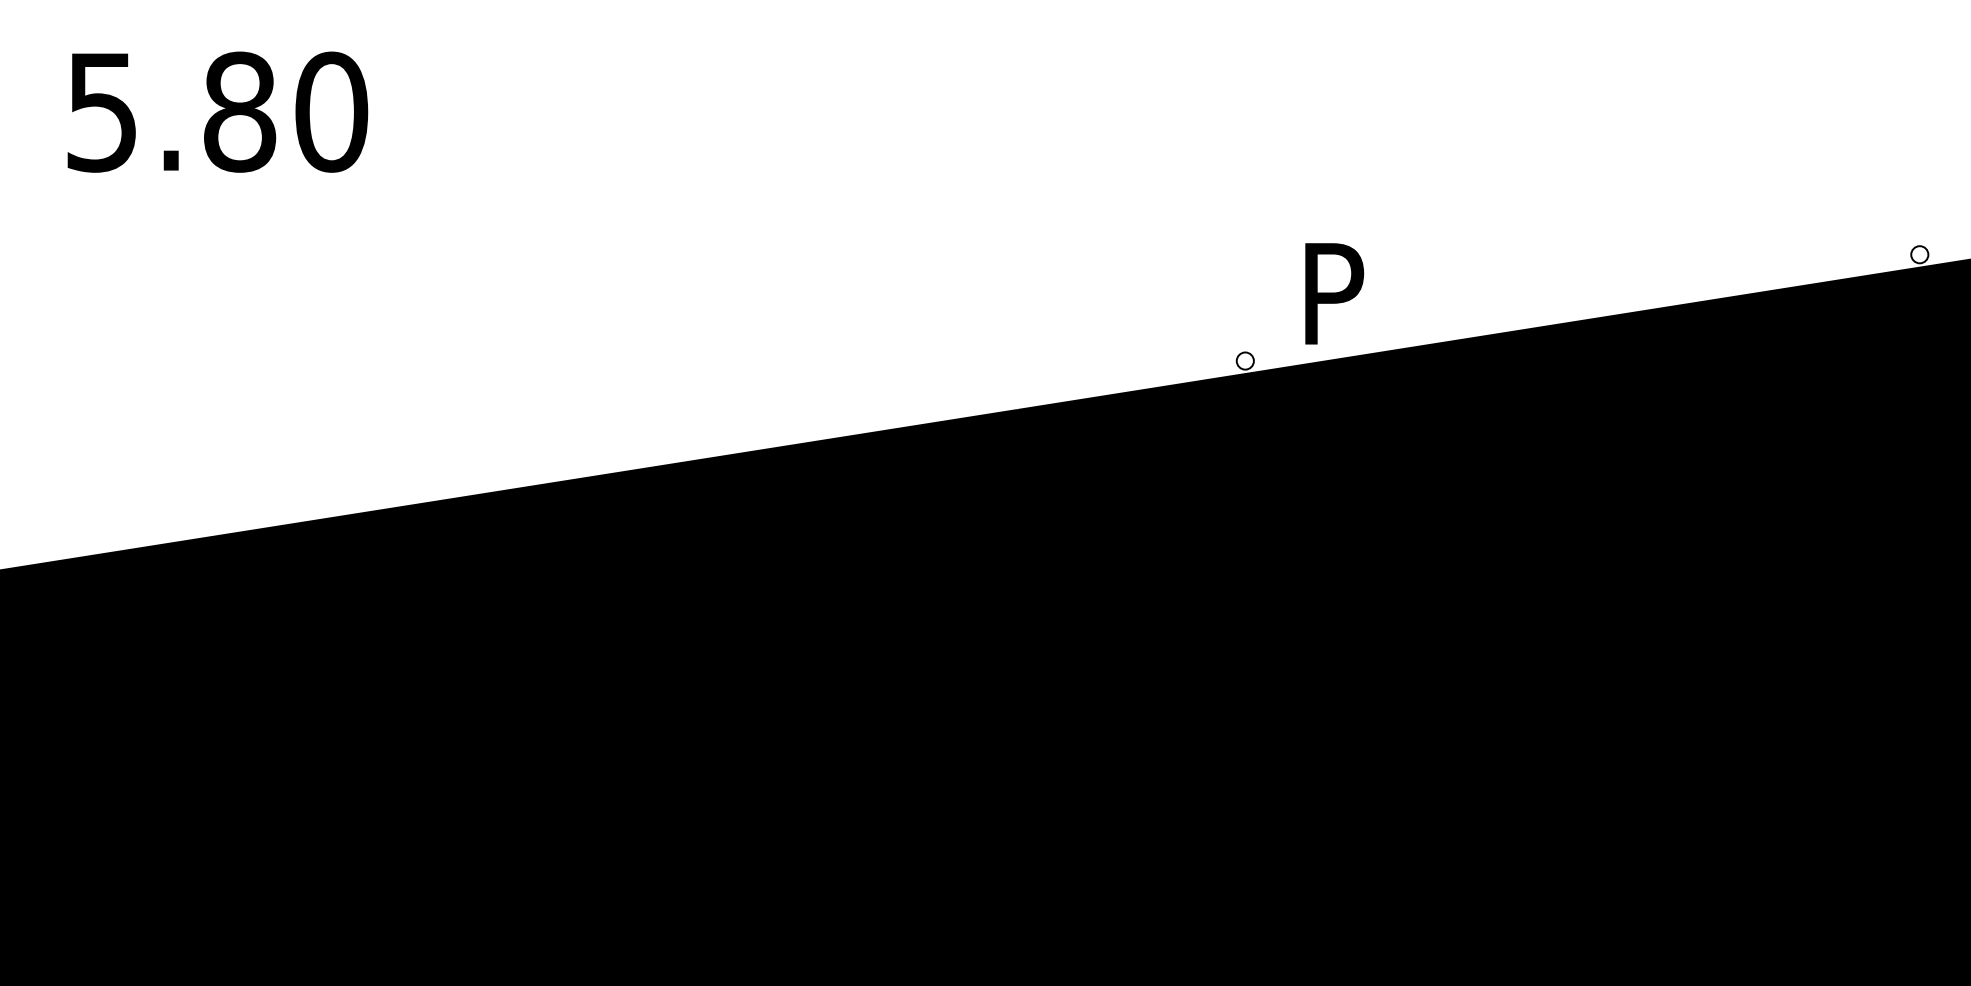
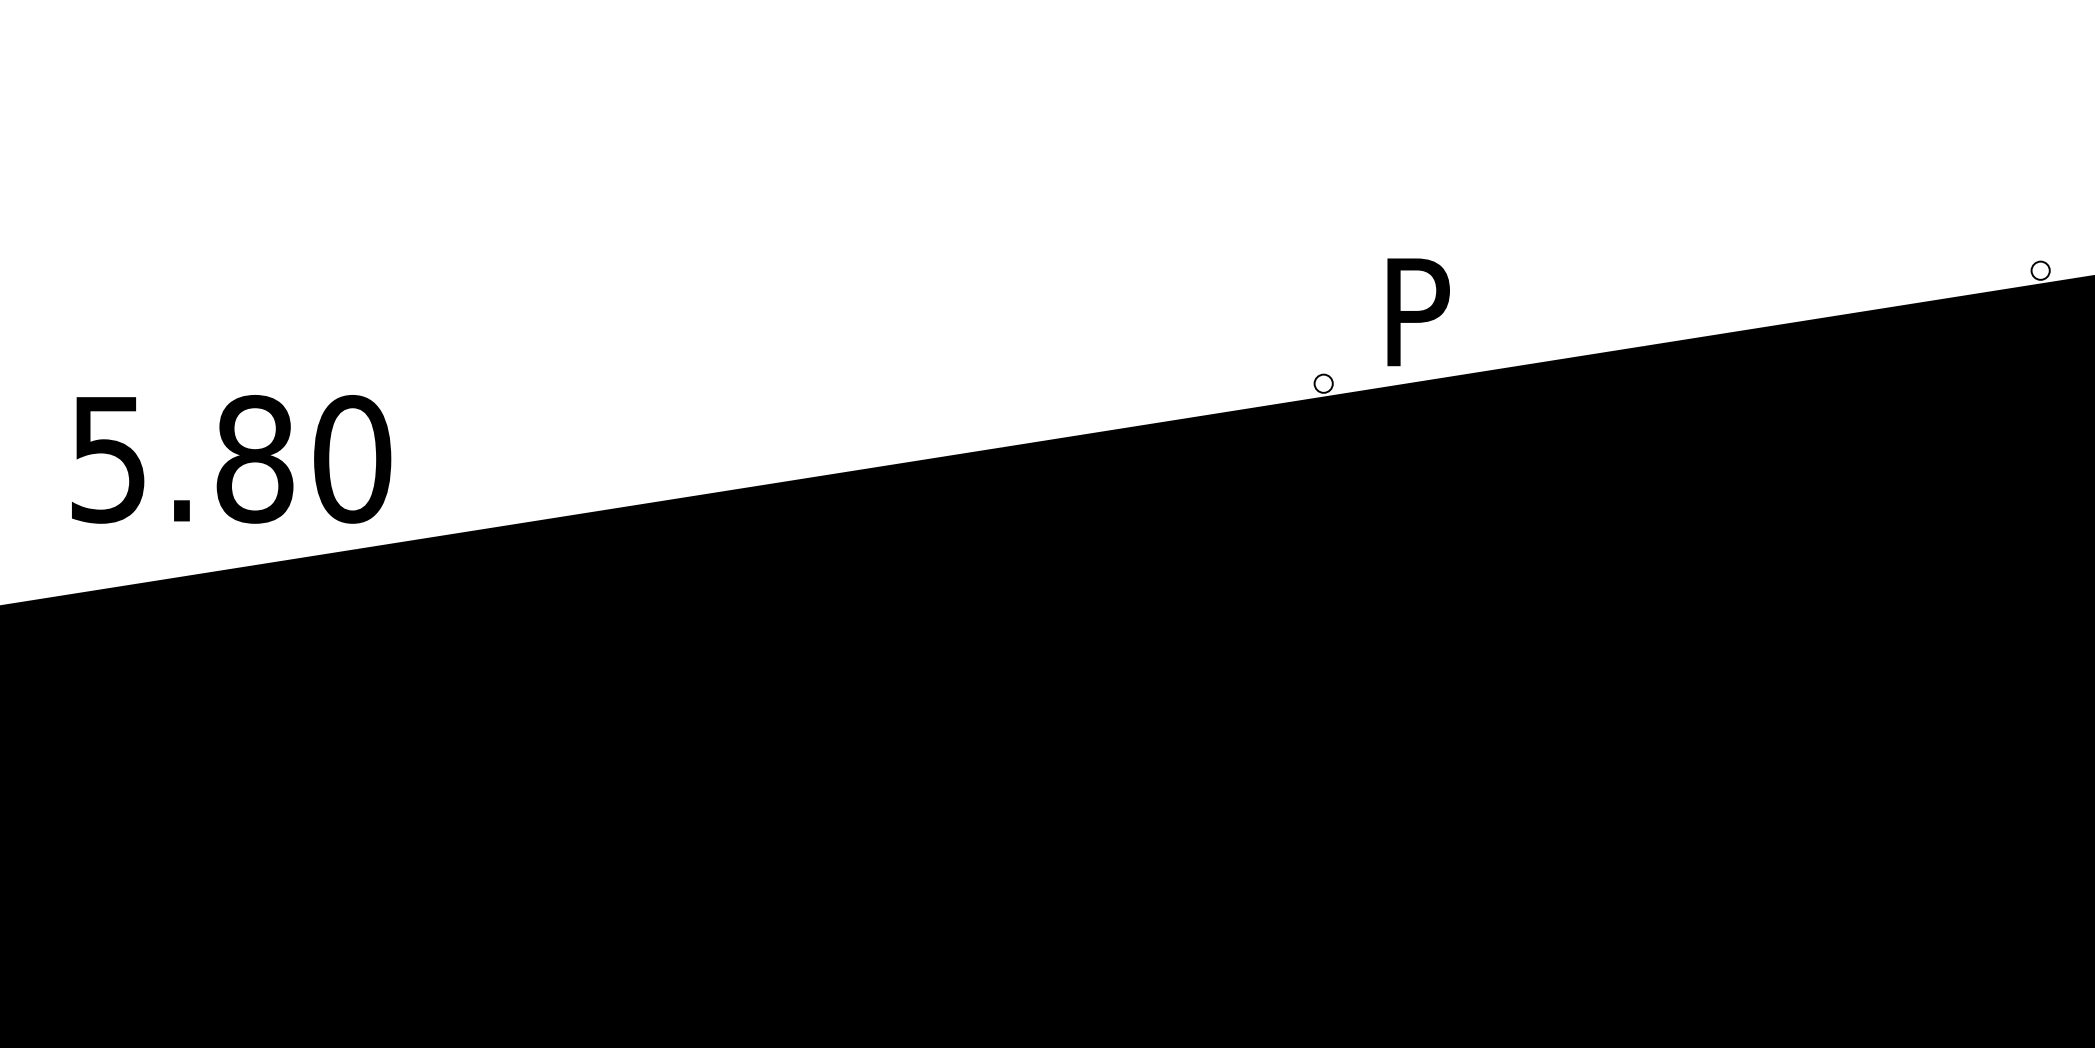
text: (217, 111) -> (231, 458), moved

